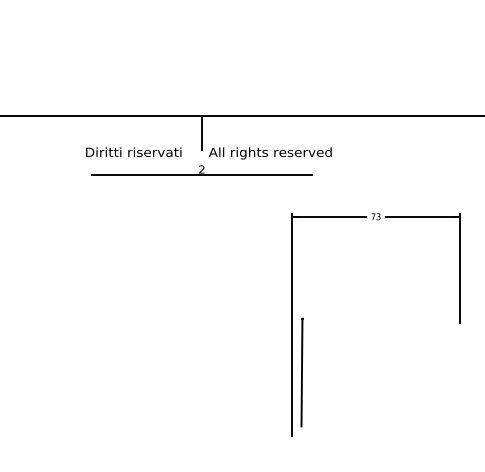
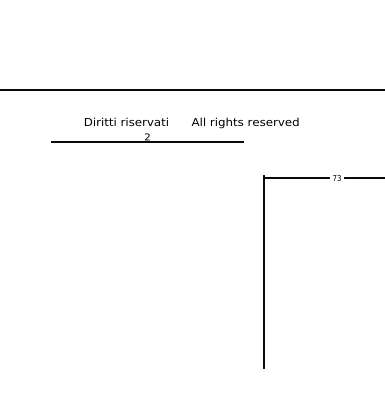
line: (201, 132) -> (185, 104), removed
part: (201, 170) -> (147, 137), moved
line: (301, 372) -> (272, 313), removed

